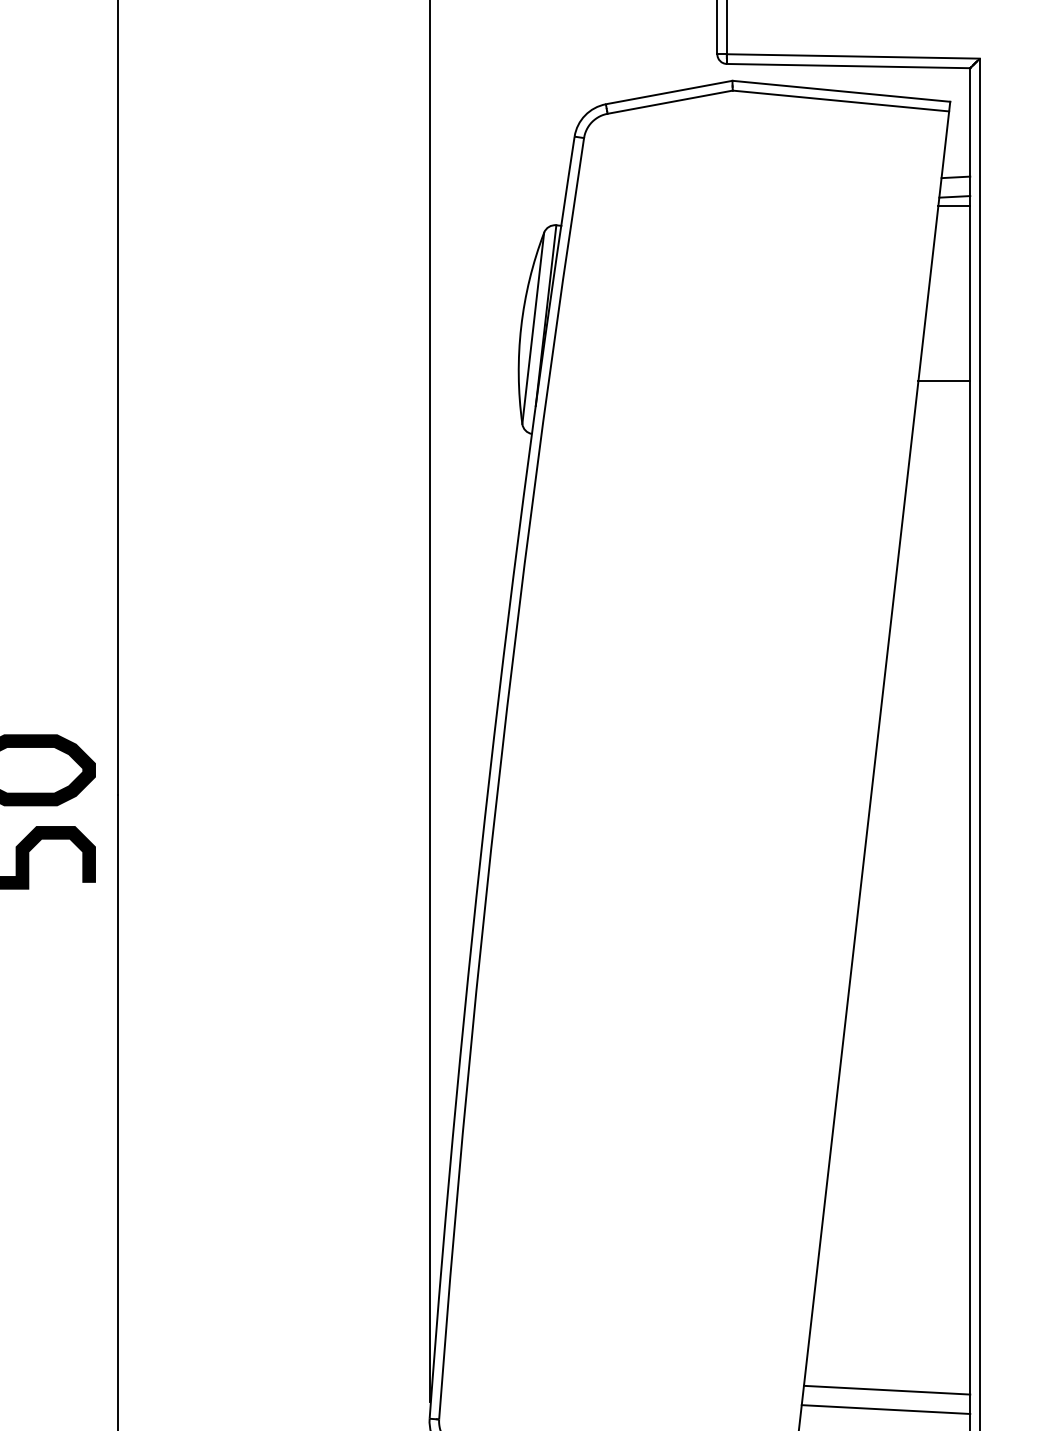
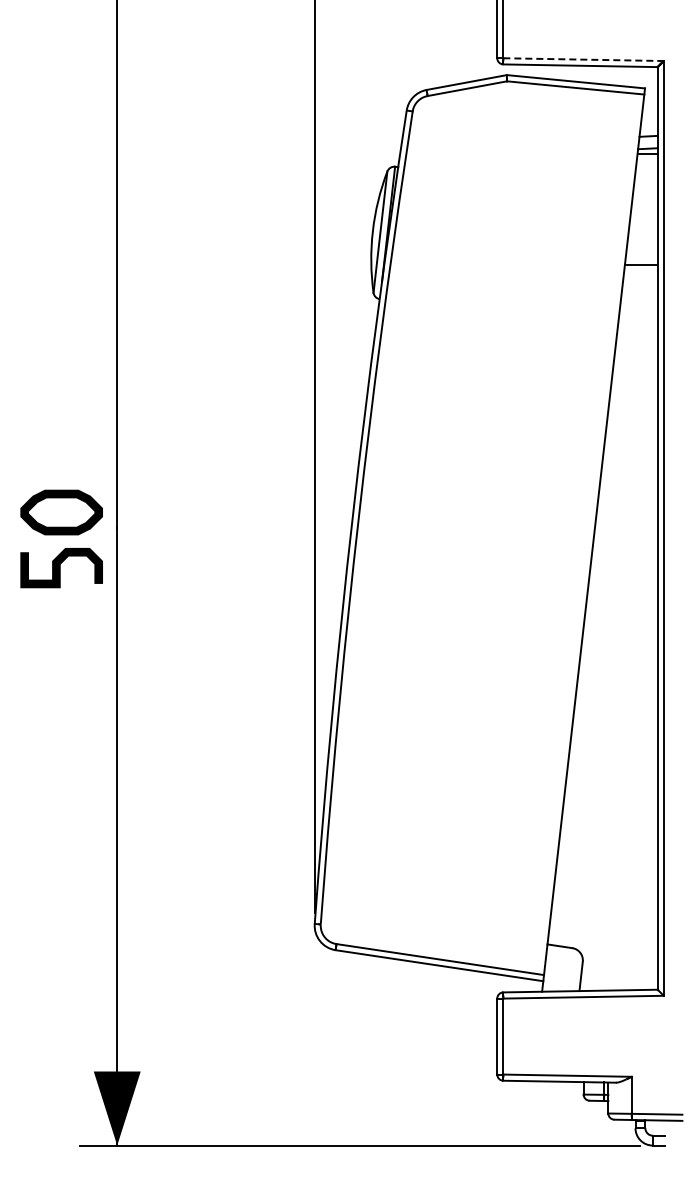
line: (854, 56) -> (584, 59), solid -> dashed
line: (886, 1389) -> (604, 905), removed
line: (884, 1408) -> (603, 917), removed

